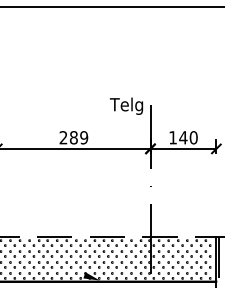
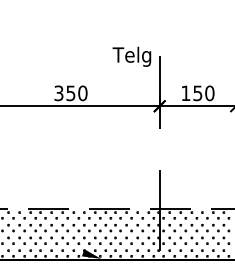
text: (73, 137) -> (70, 93), 289 -> 350
text: (183, 137) -> (197, 93), 140 -> 150

